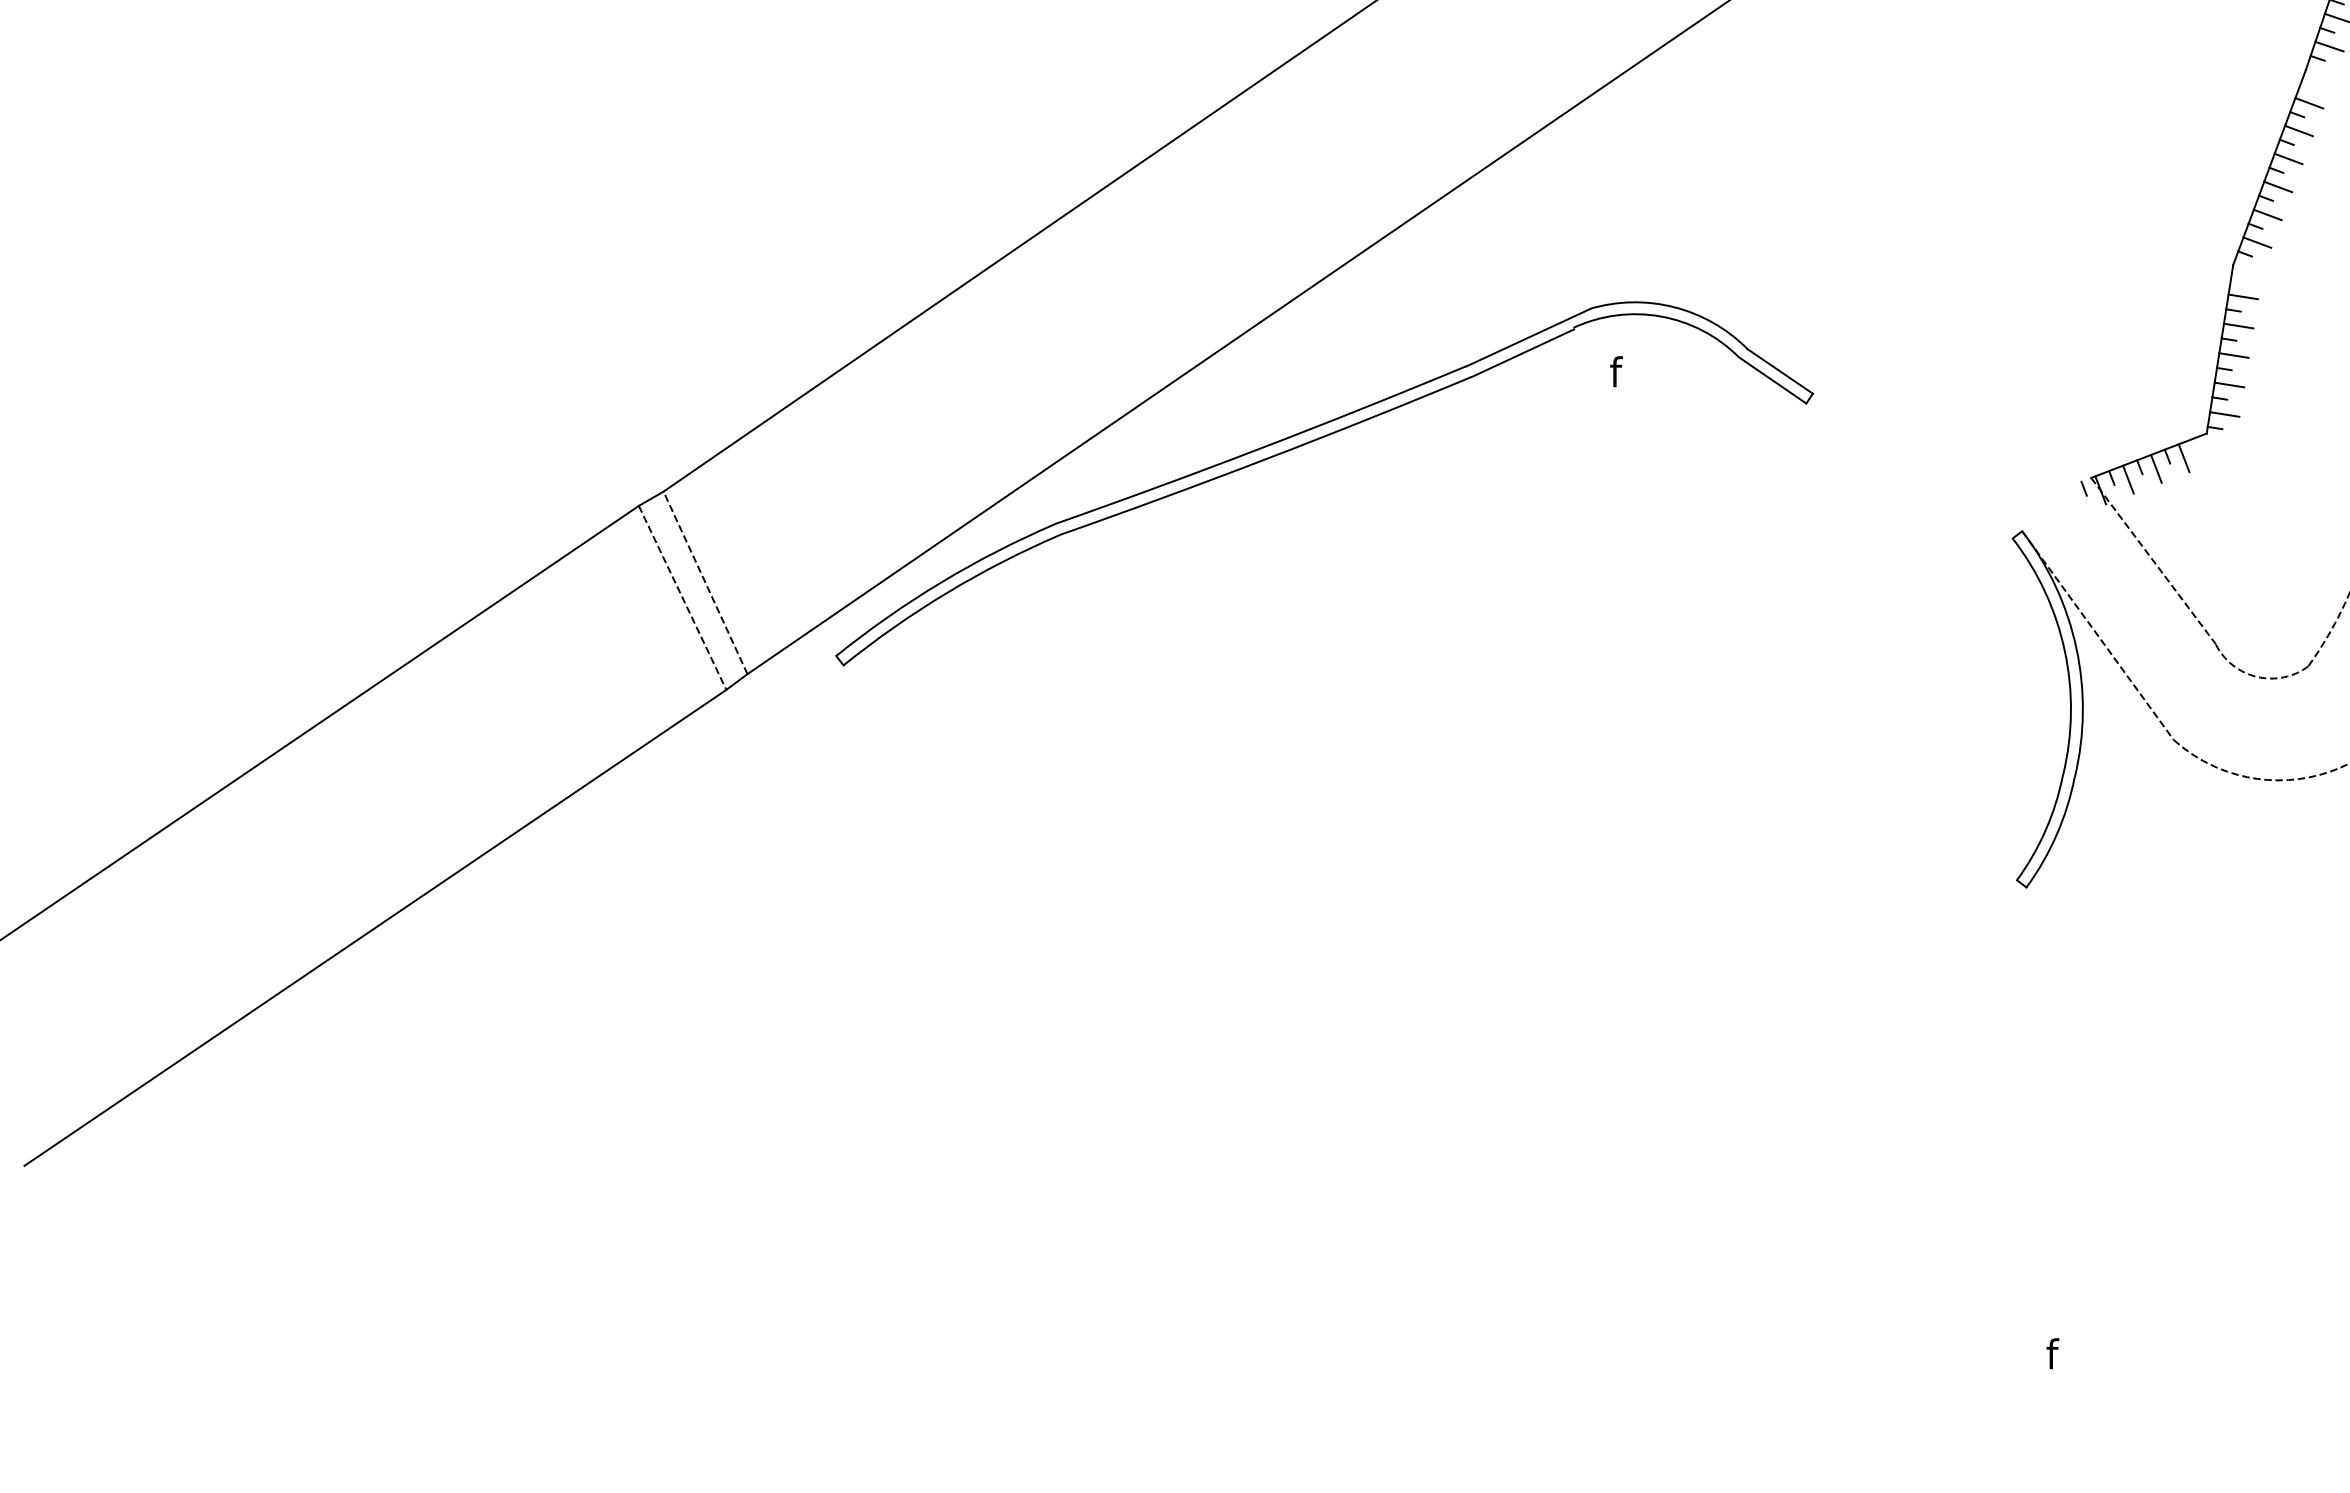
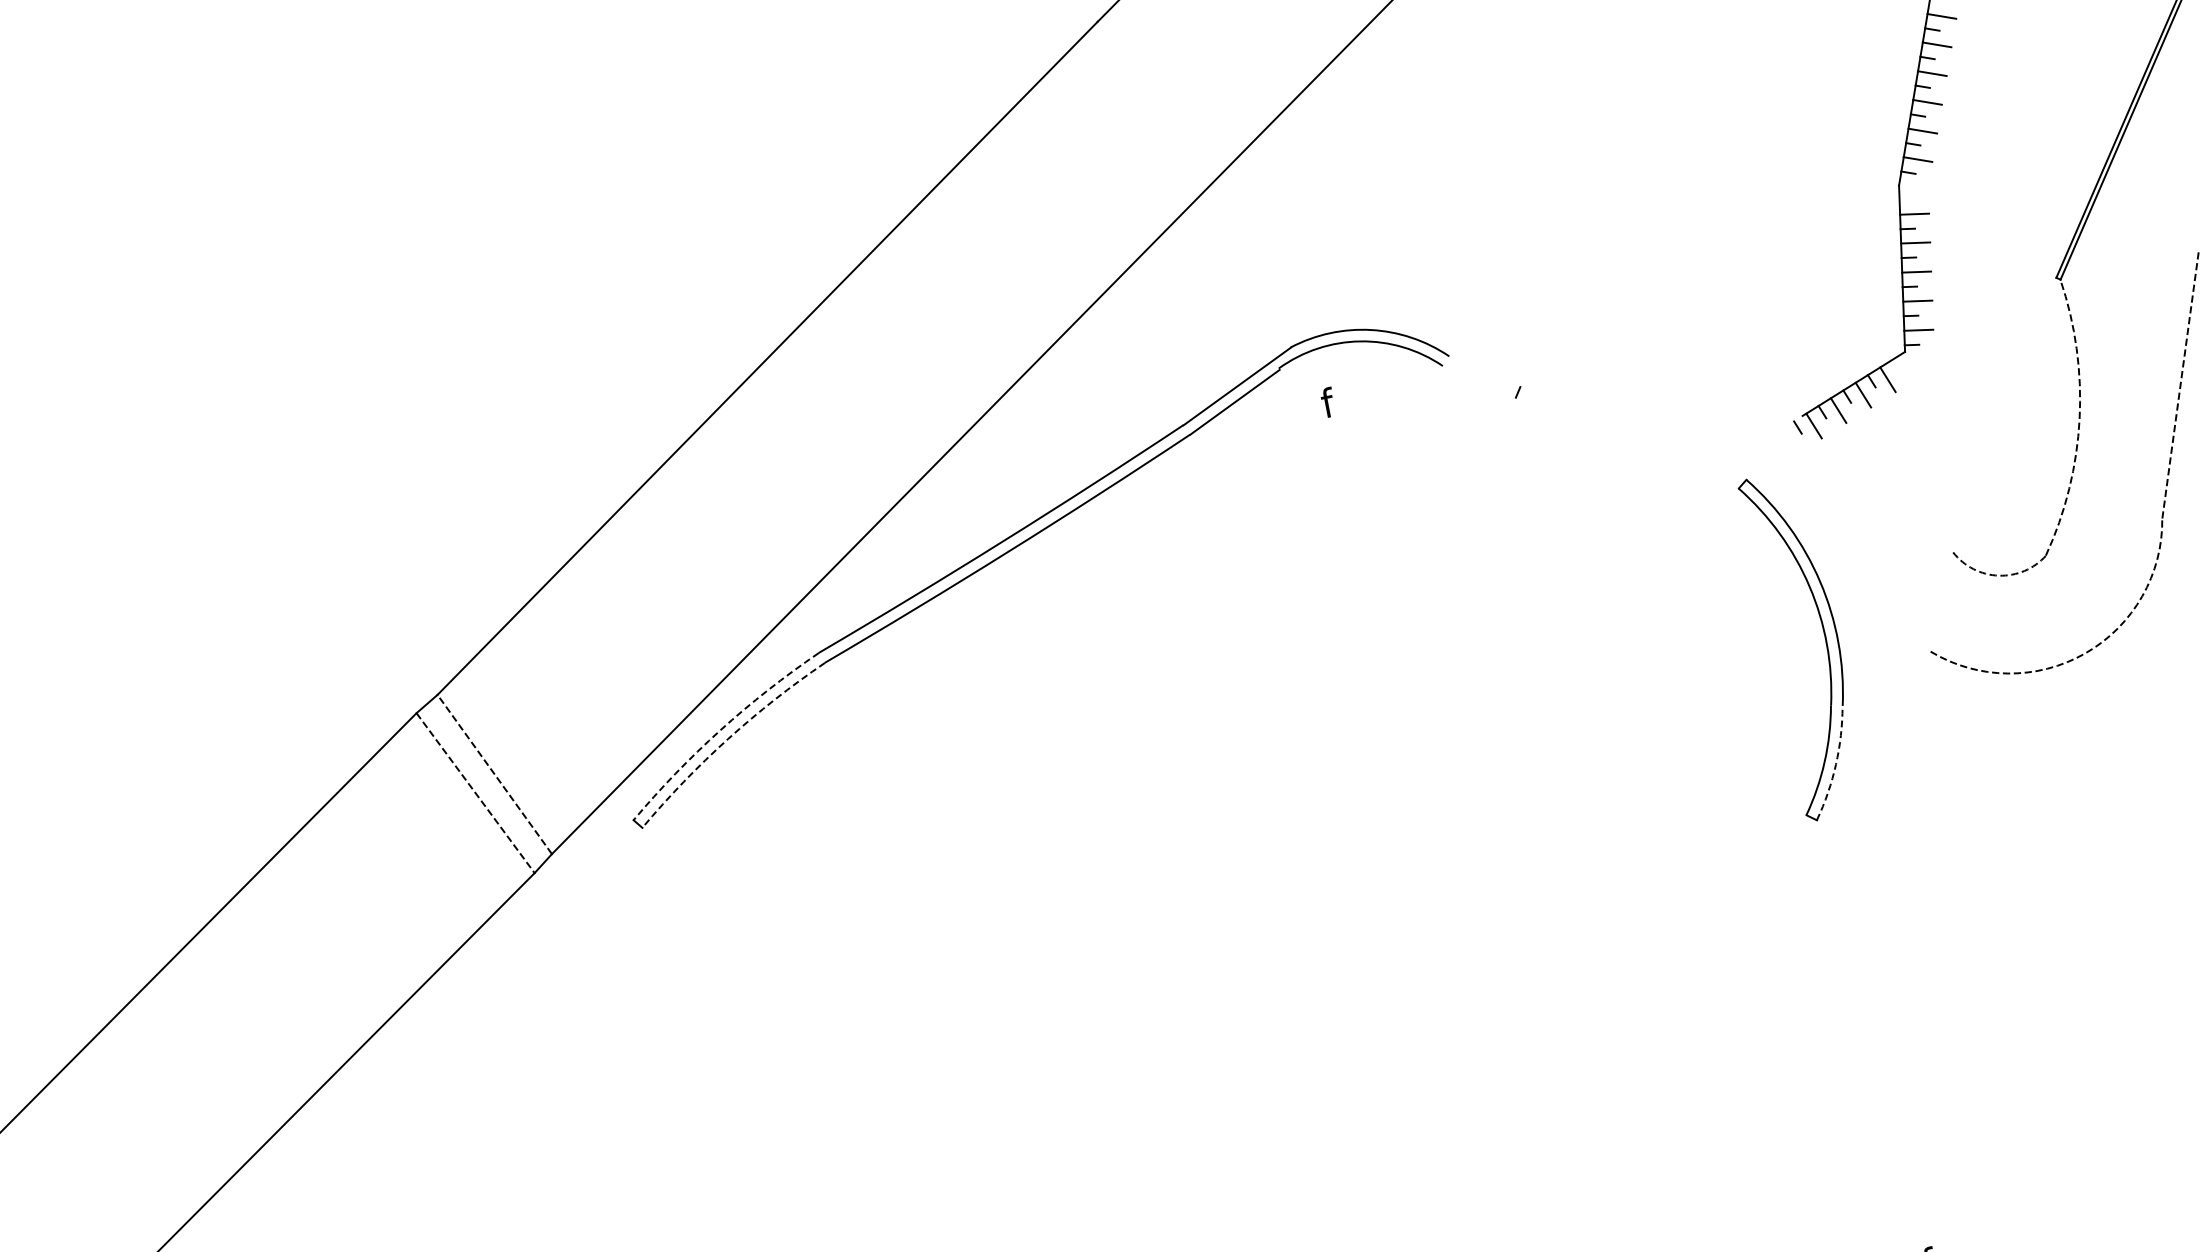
line: (1779, 371) -> (1484, 372), removed
line: (1772, 380) -> (1479, 381), removed
line: (2153, 560) -> (1877, 483), removed
arc: (941, 582) -> (720, 730), solid -> dashed
arc: (947, 592) -> (728, 738), solid -> dashed
line: (2097, 635) -> (1838, 565), removed
arc: (2056, 835) -> (1835, 764), solid -> dashed

